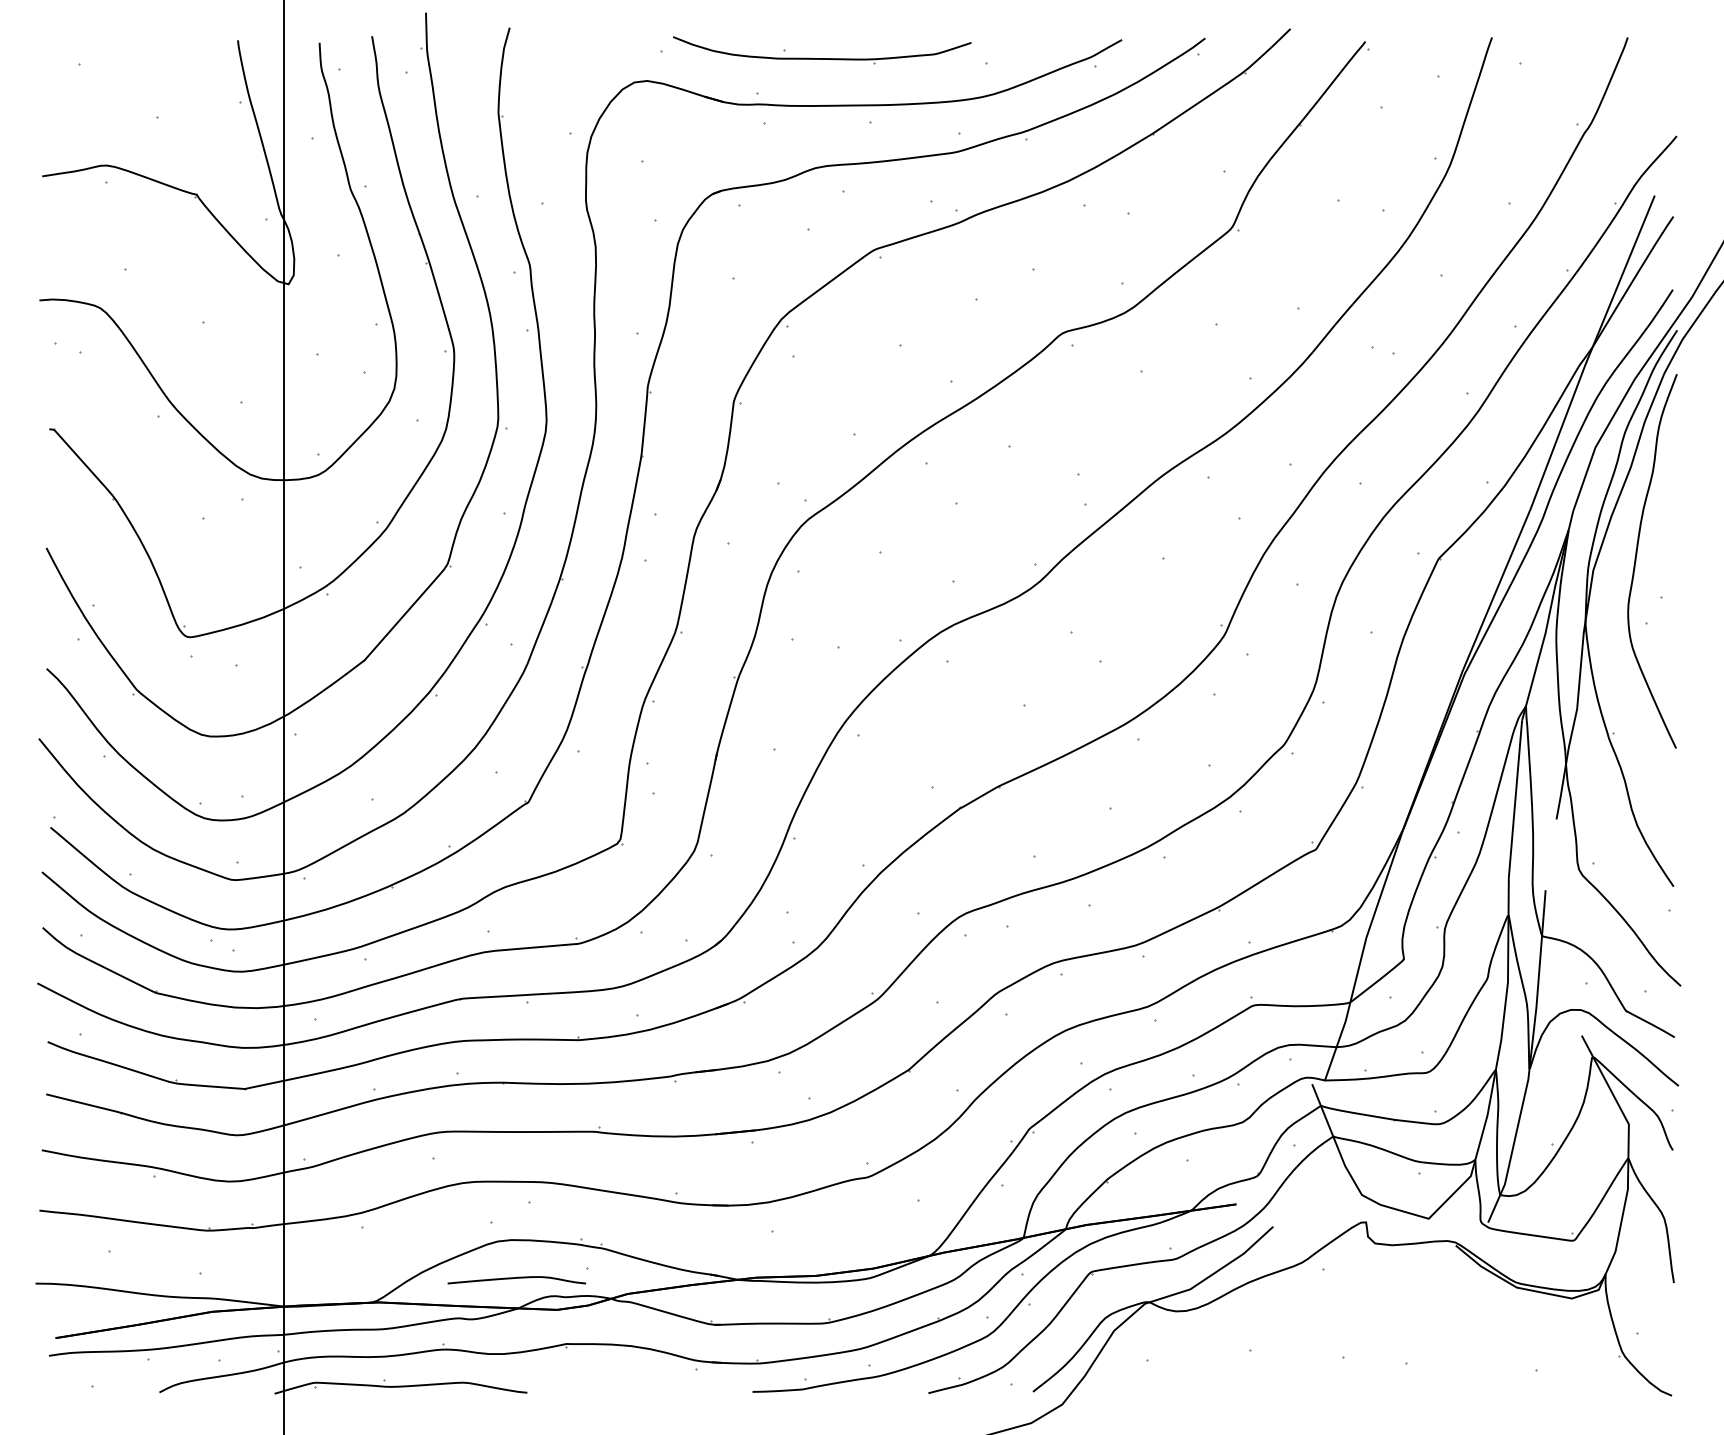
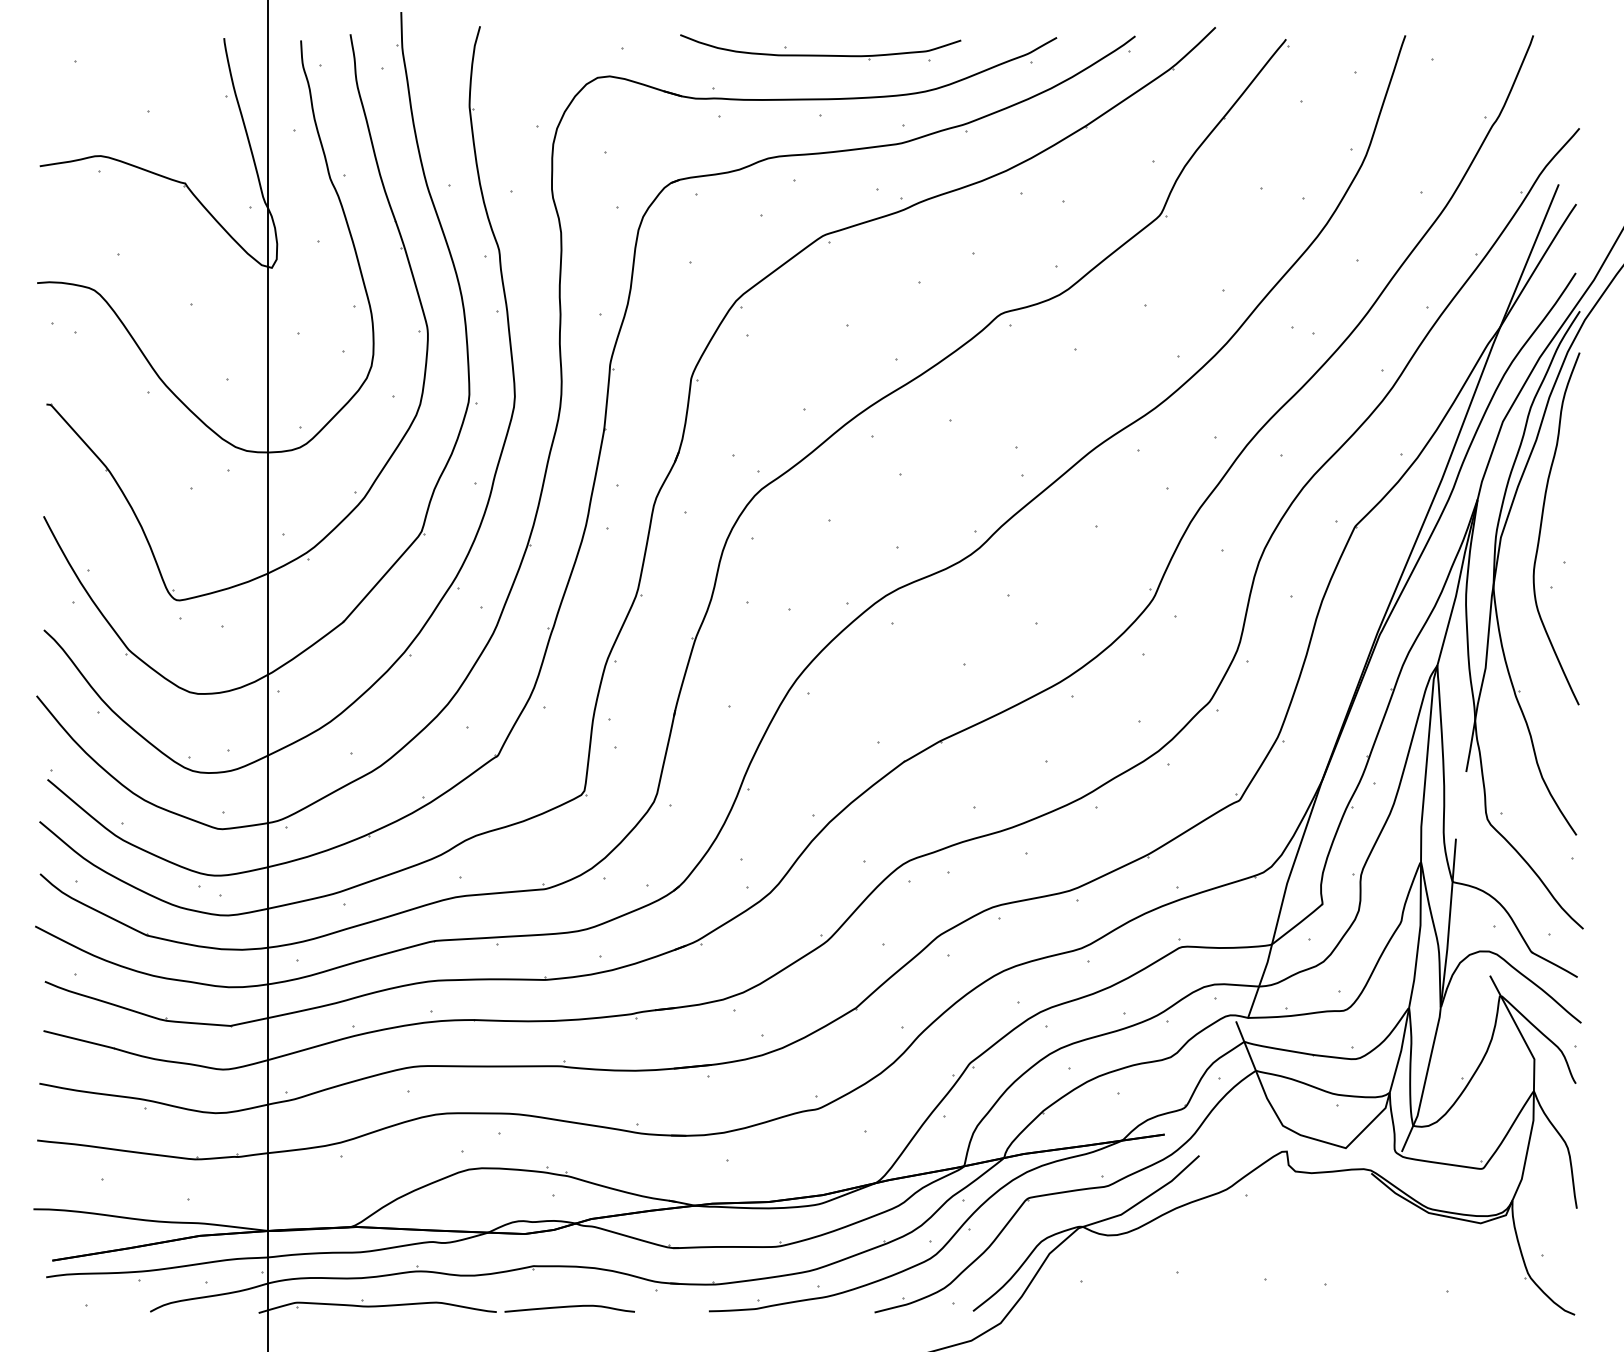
part: (822, 58) -> (820, 55), moved
curve: (516, 1278) -> (569, 1307), moved

